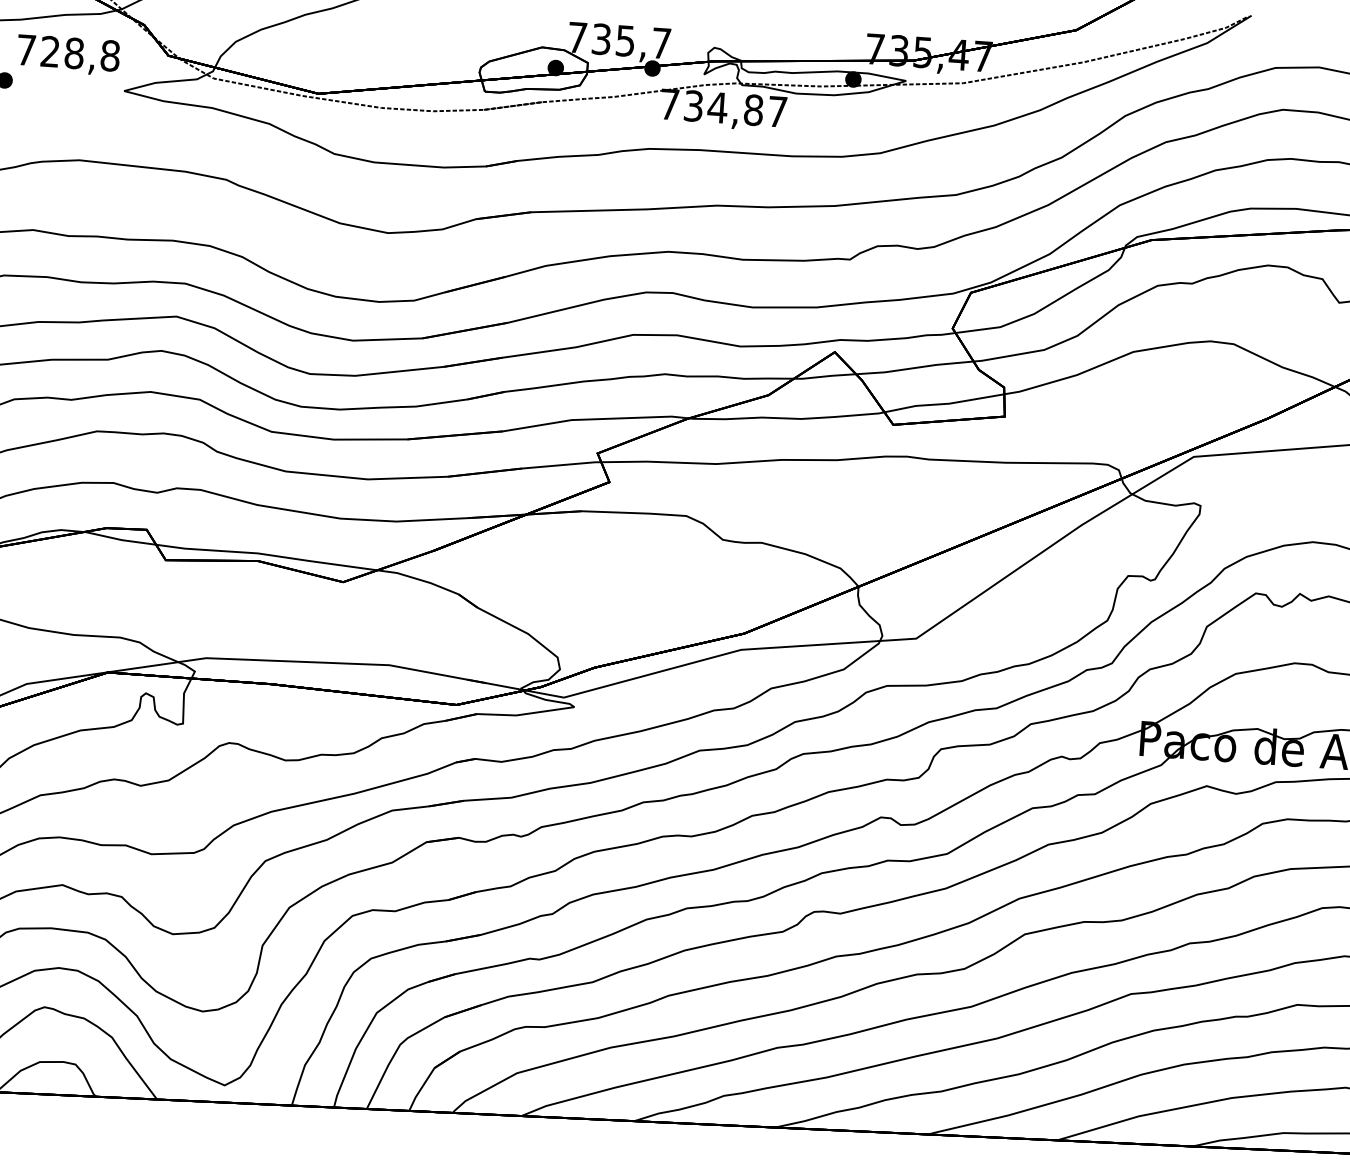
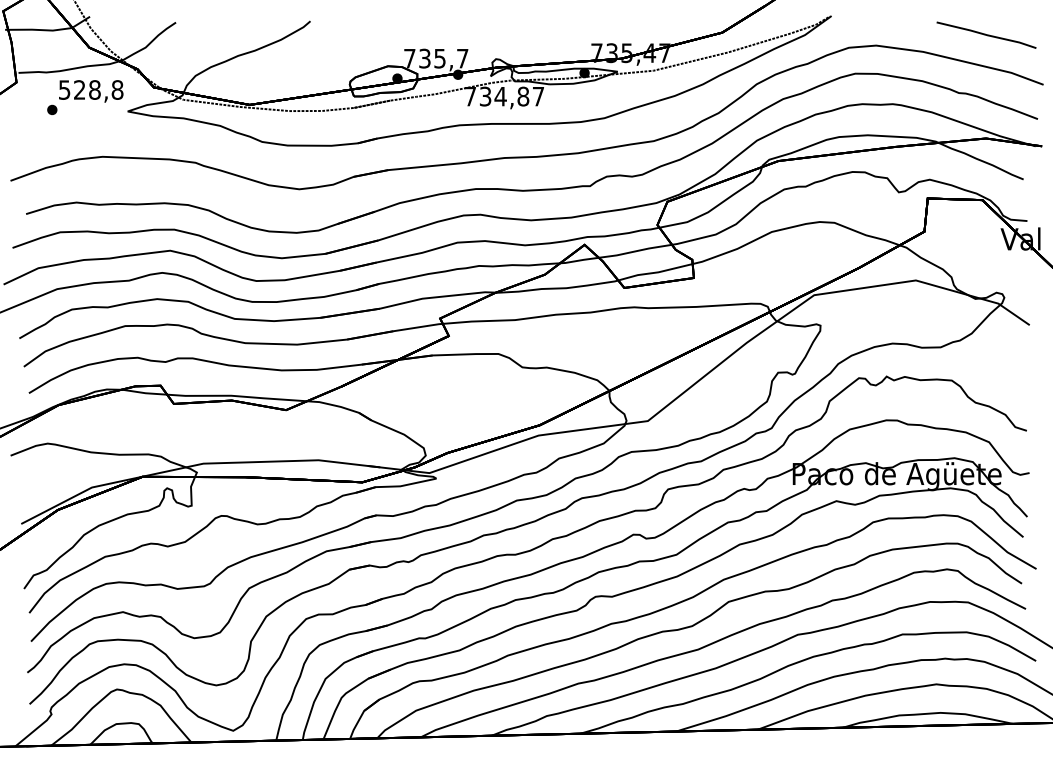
text: (26, 49) -> (64, 89), 728,8 -> 528,8

